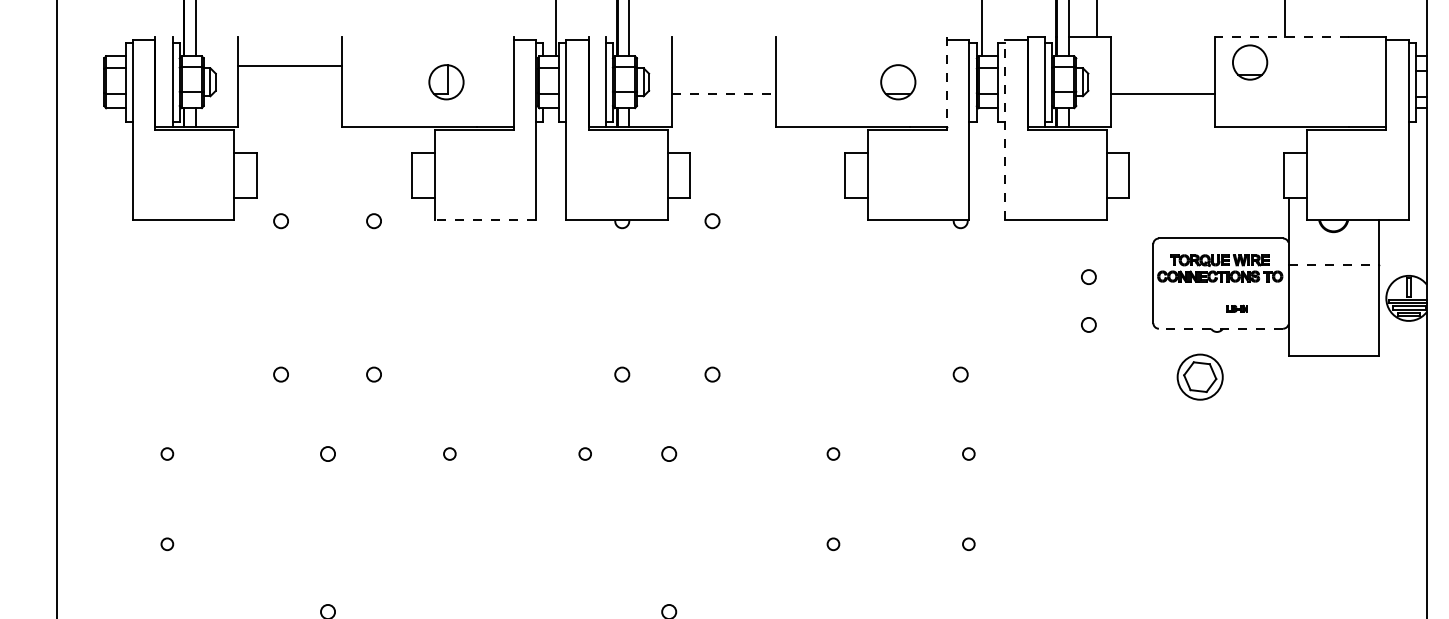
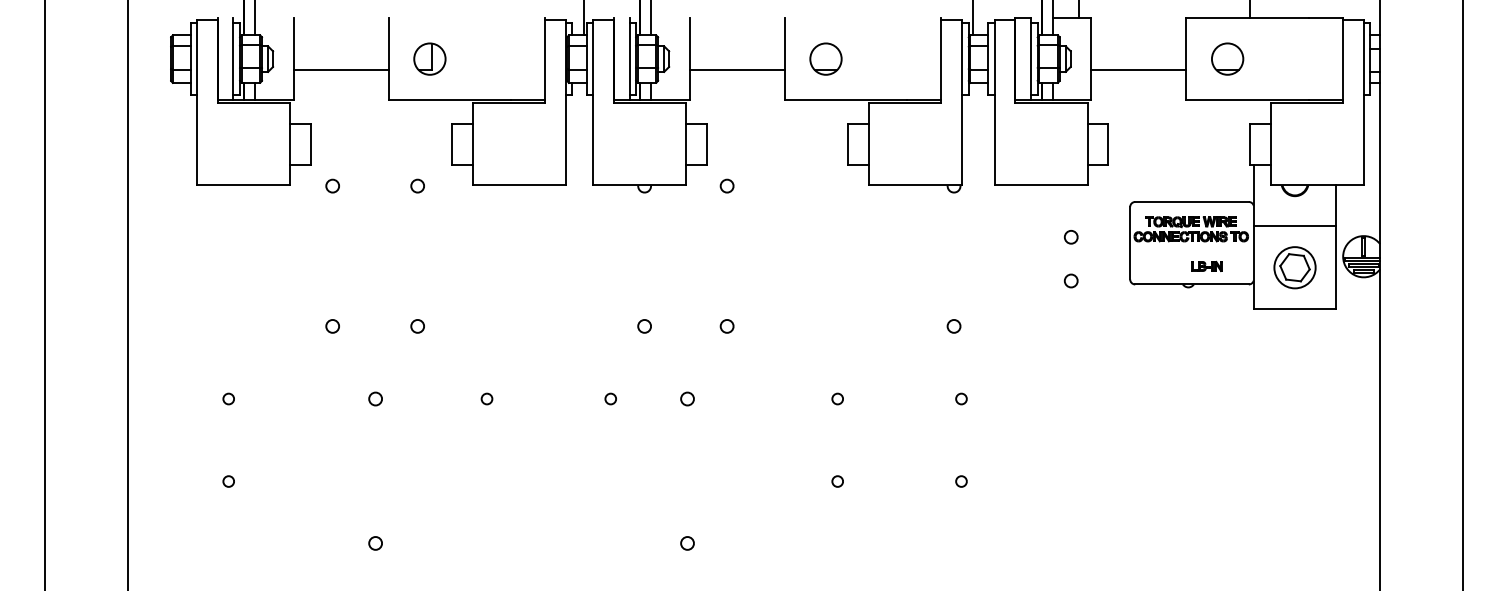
line: (1281, 36) -> (1247, 17), dashed -> solid
part: (1249, 61) -> (1227, 58), moved
line: (289, 66) -> (340, 70), moved
part: (446, 81) -> (429, 58), moved
part: (897, 81) -> (825, 58), moved
line: (946, 82) -> (941, 59), dashed -> solid
line: (723, 94) -> (737, 70), dashed -> solid
line: (1004, 129) -> (994, 102), dashed -> solid
line: (484, 220) -> (518, 185), dashed -> solid
line: (1334, 265) -> (1295, 226), dashed -> solid
part: (1236, 307) -> (1206, 265), size x1.67
line: (1221, 328) -> (1192, 284), dashed -> solid
part: (1199, 376) -> (1294, 267), moved

